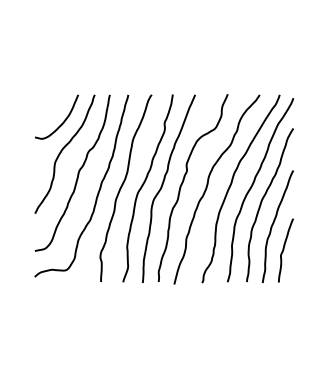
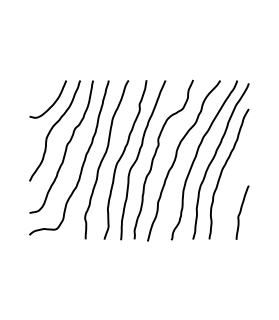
curve: (273, 225) -> (232, 191), removed

